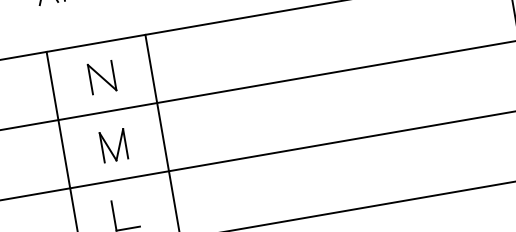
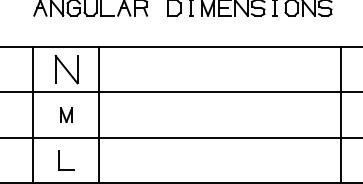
part: (102, 77) -> (66, 69), size x1.4
part: (113, 144) -> (66, 114), size x0.7

